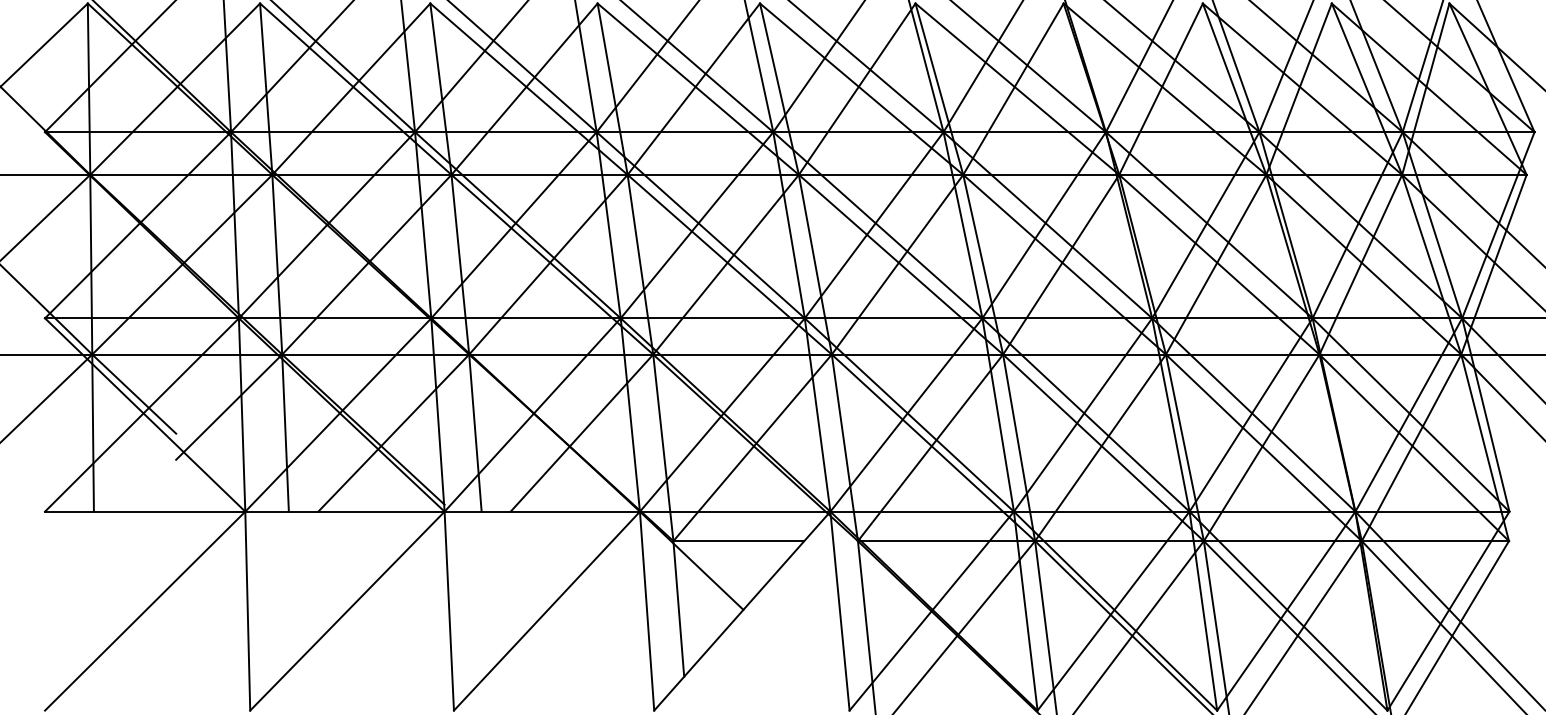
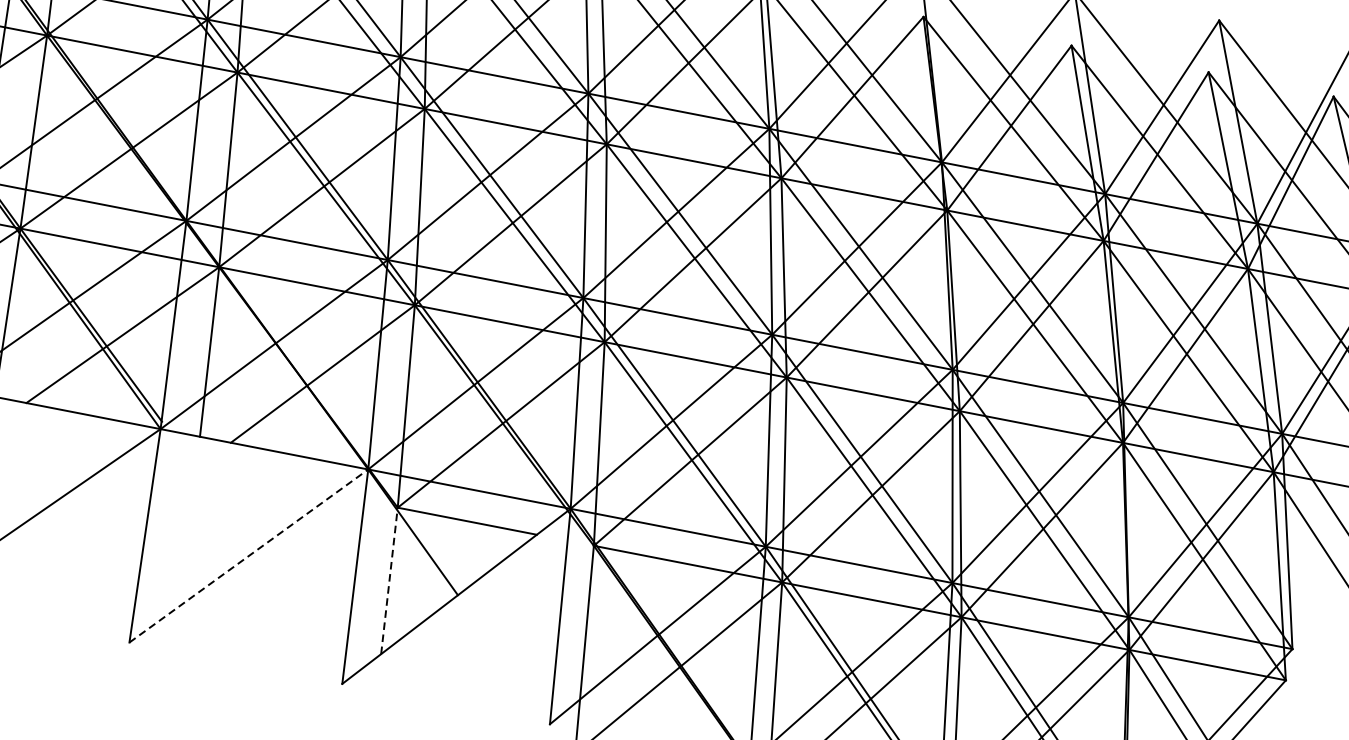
line: (678, 608) -> (389, 580), solid -> dashed
line: (547, 610) -> (249, 555), solid -> dashed

